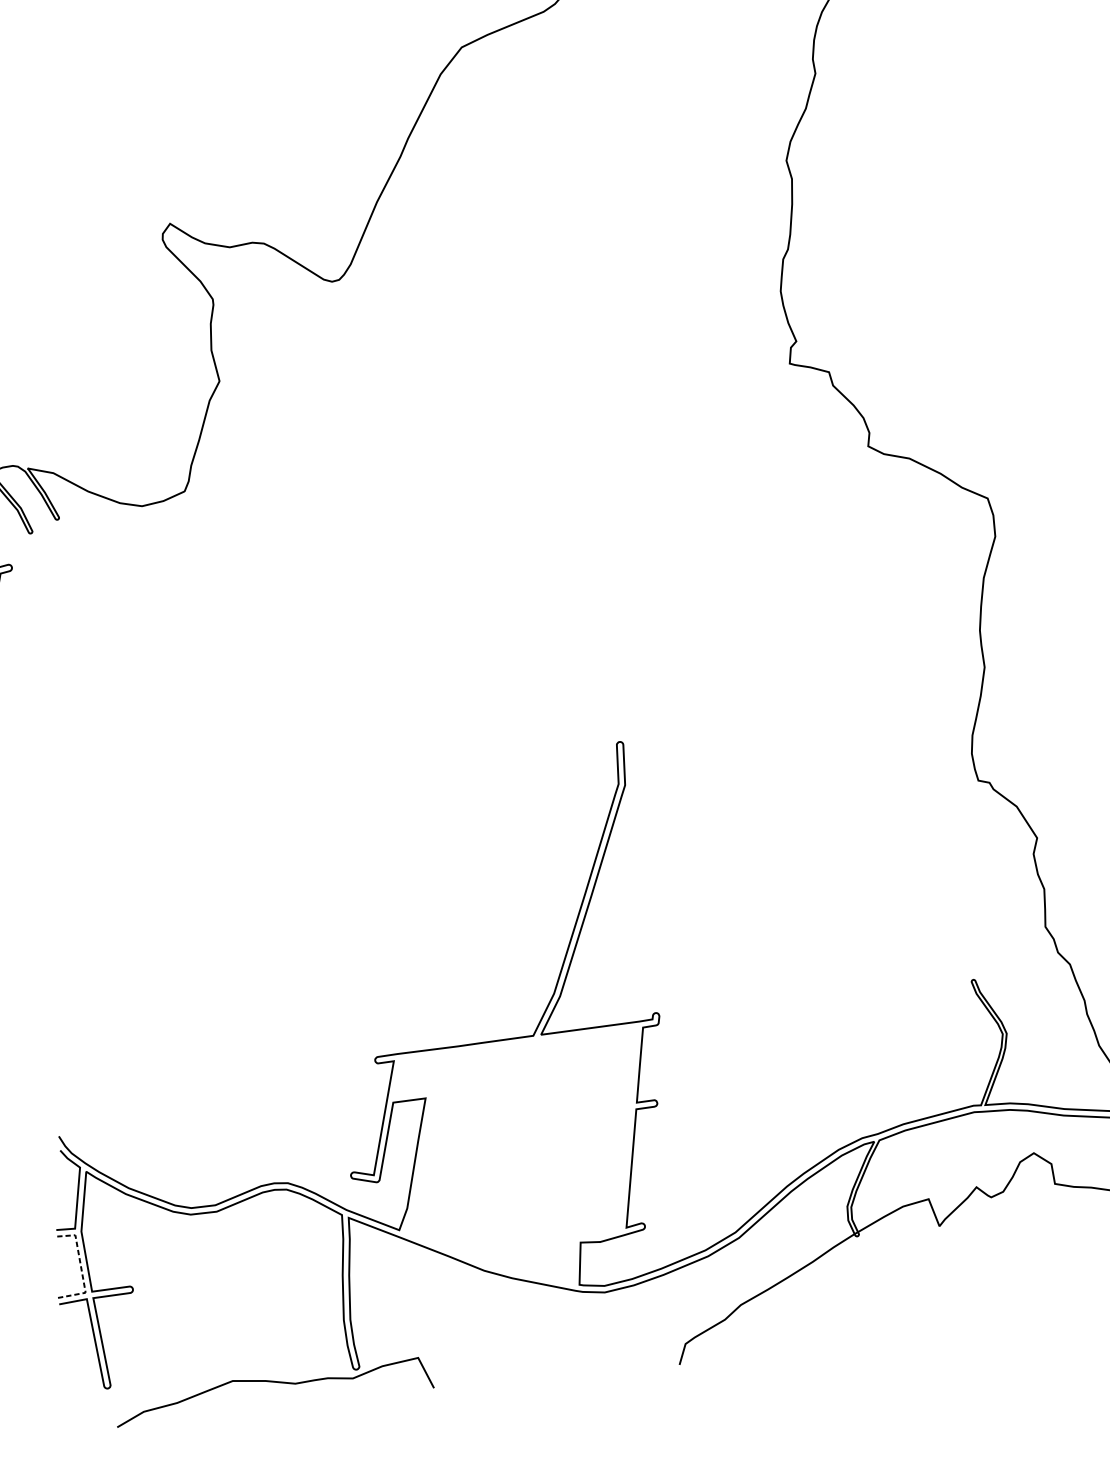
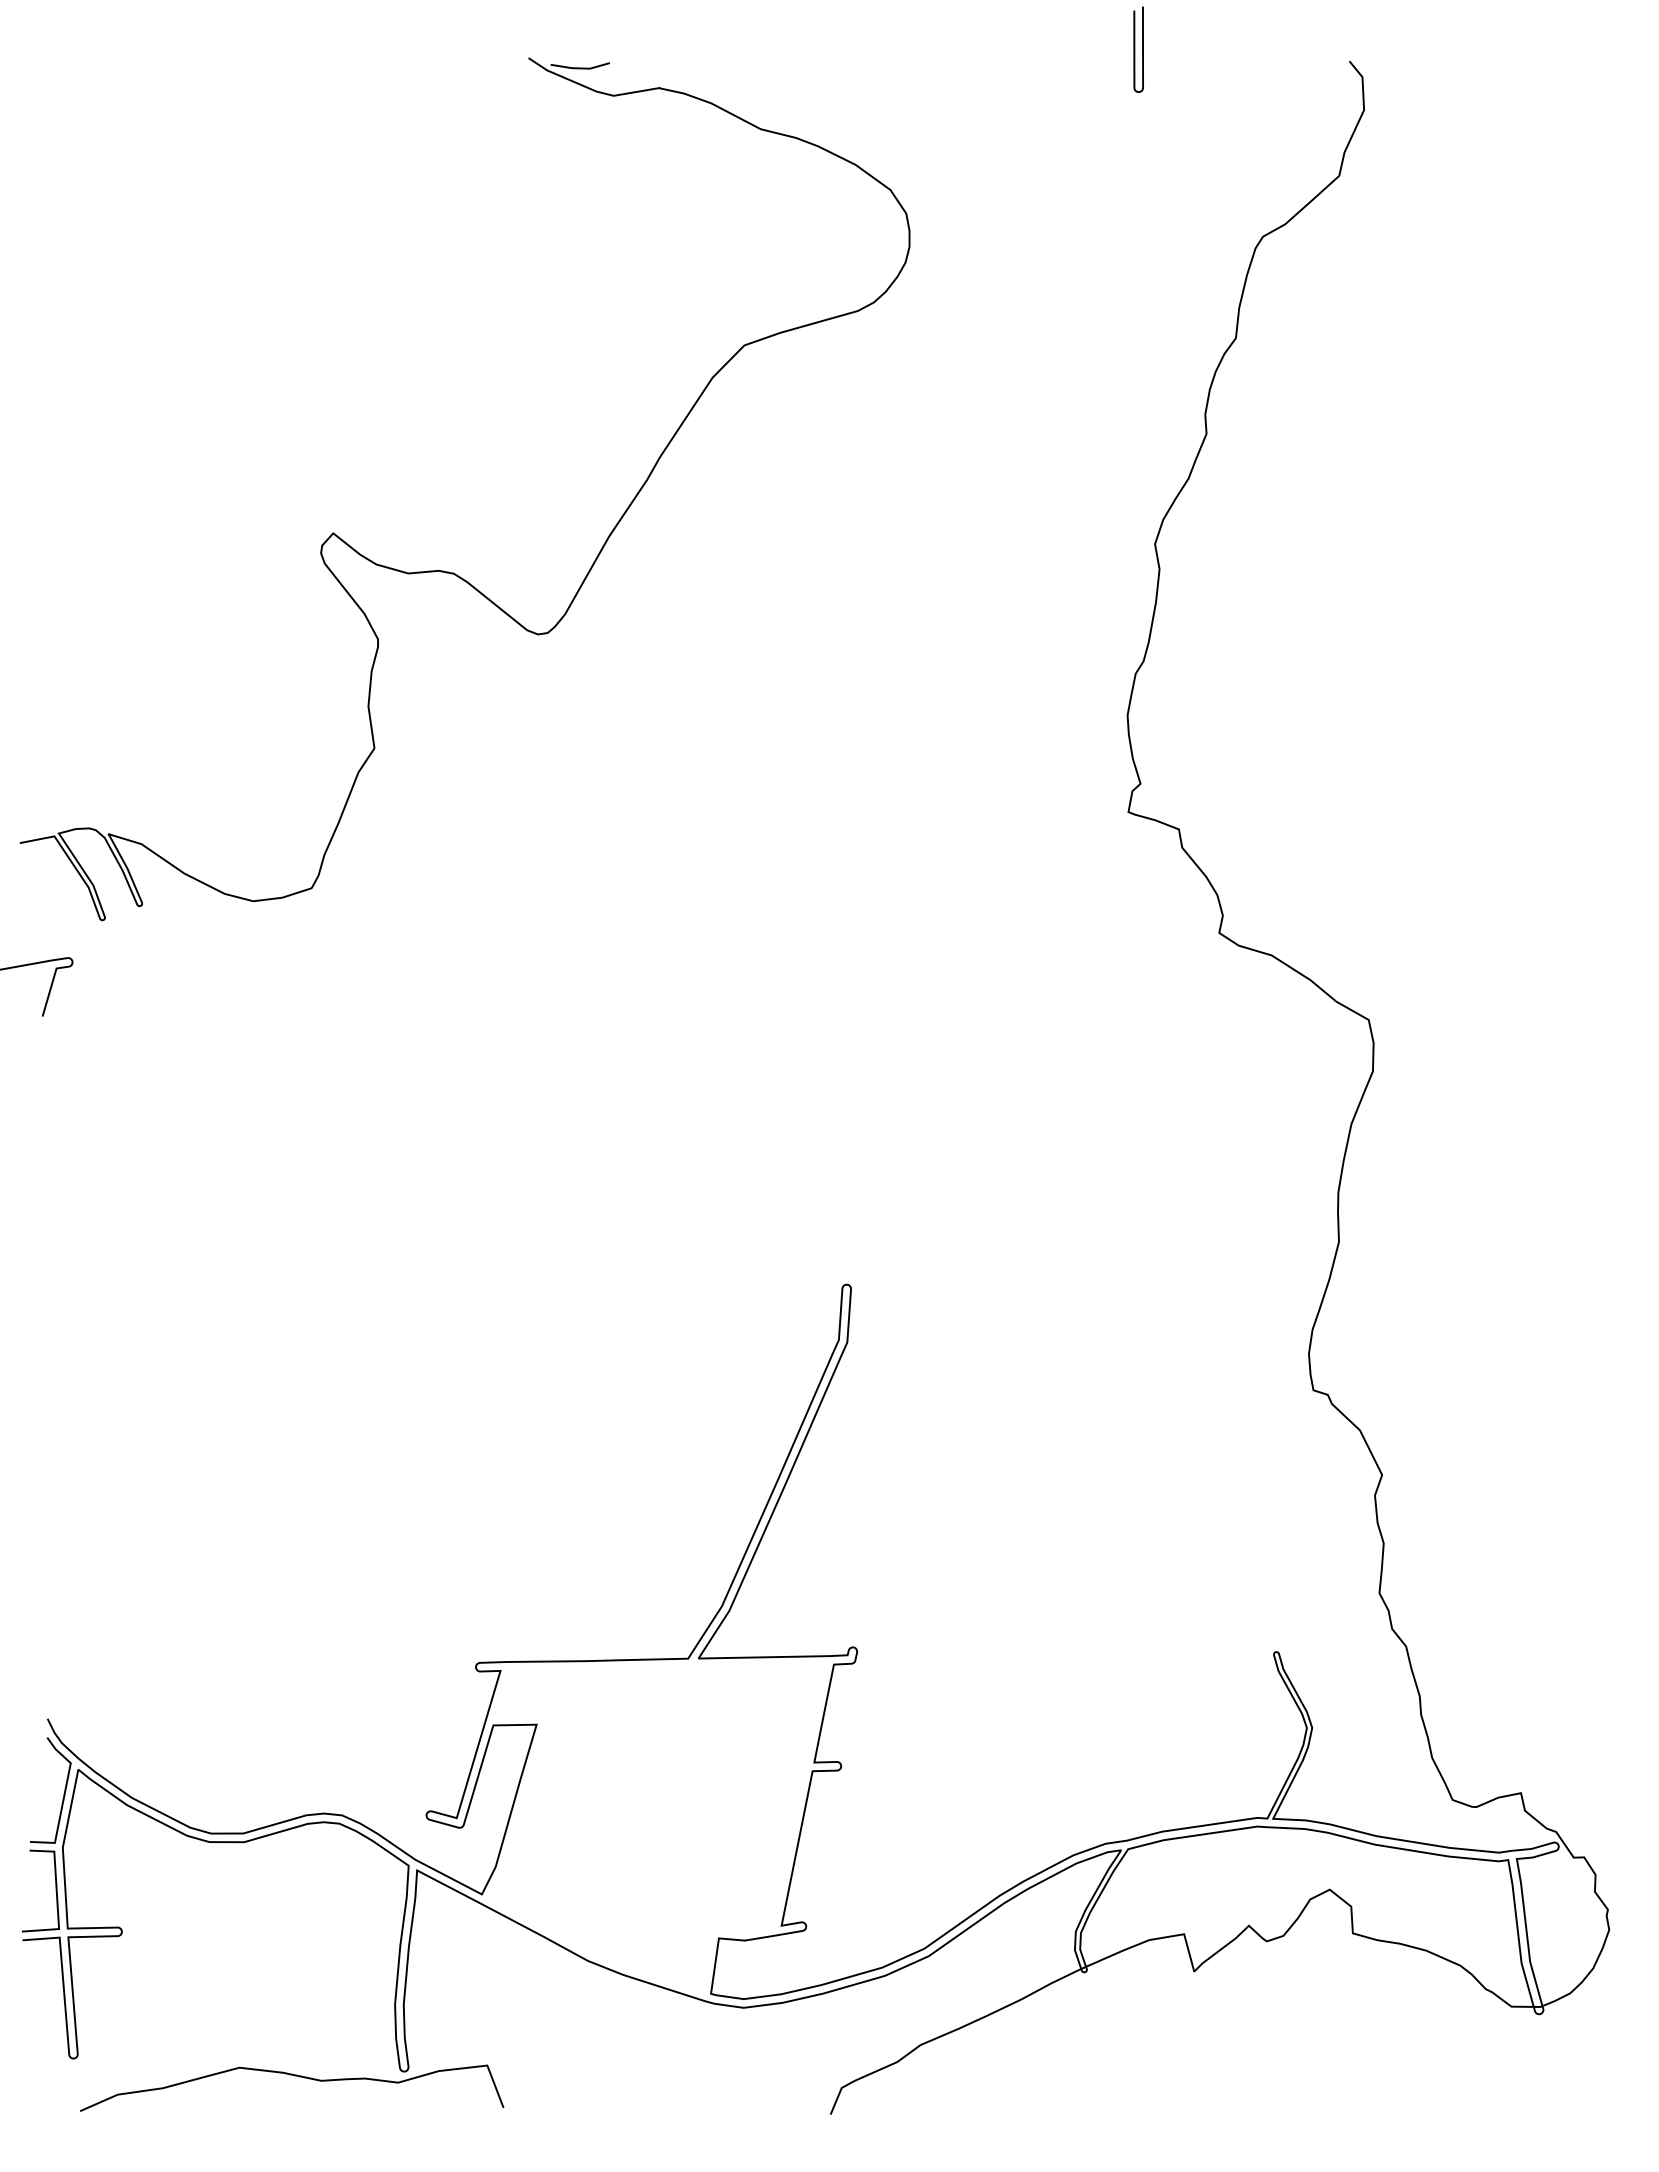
line: (81, 1268) -> (57, 1896), dashed -> solid

